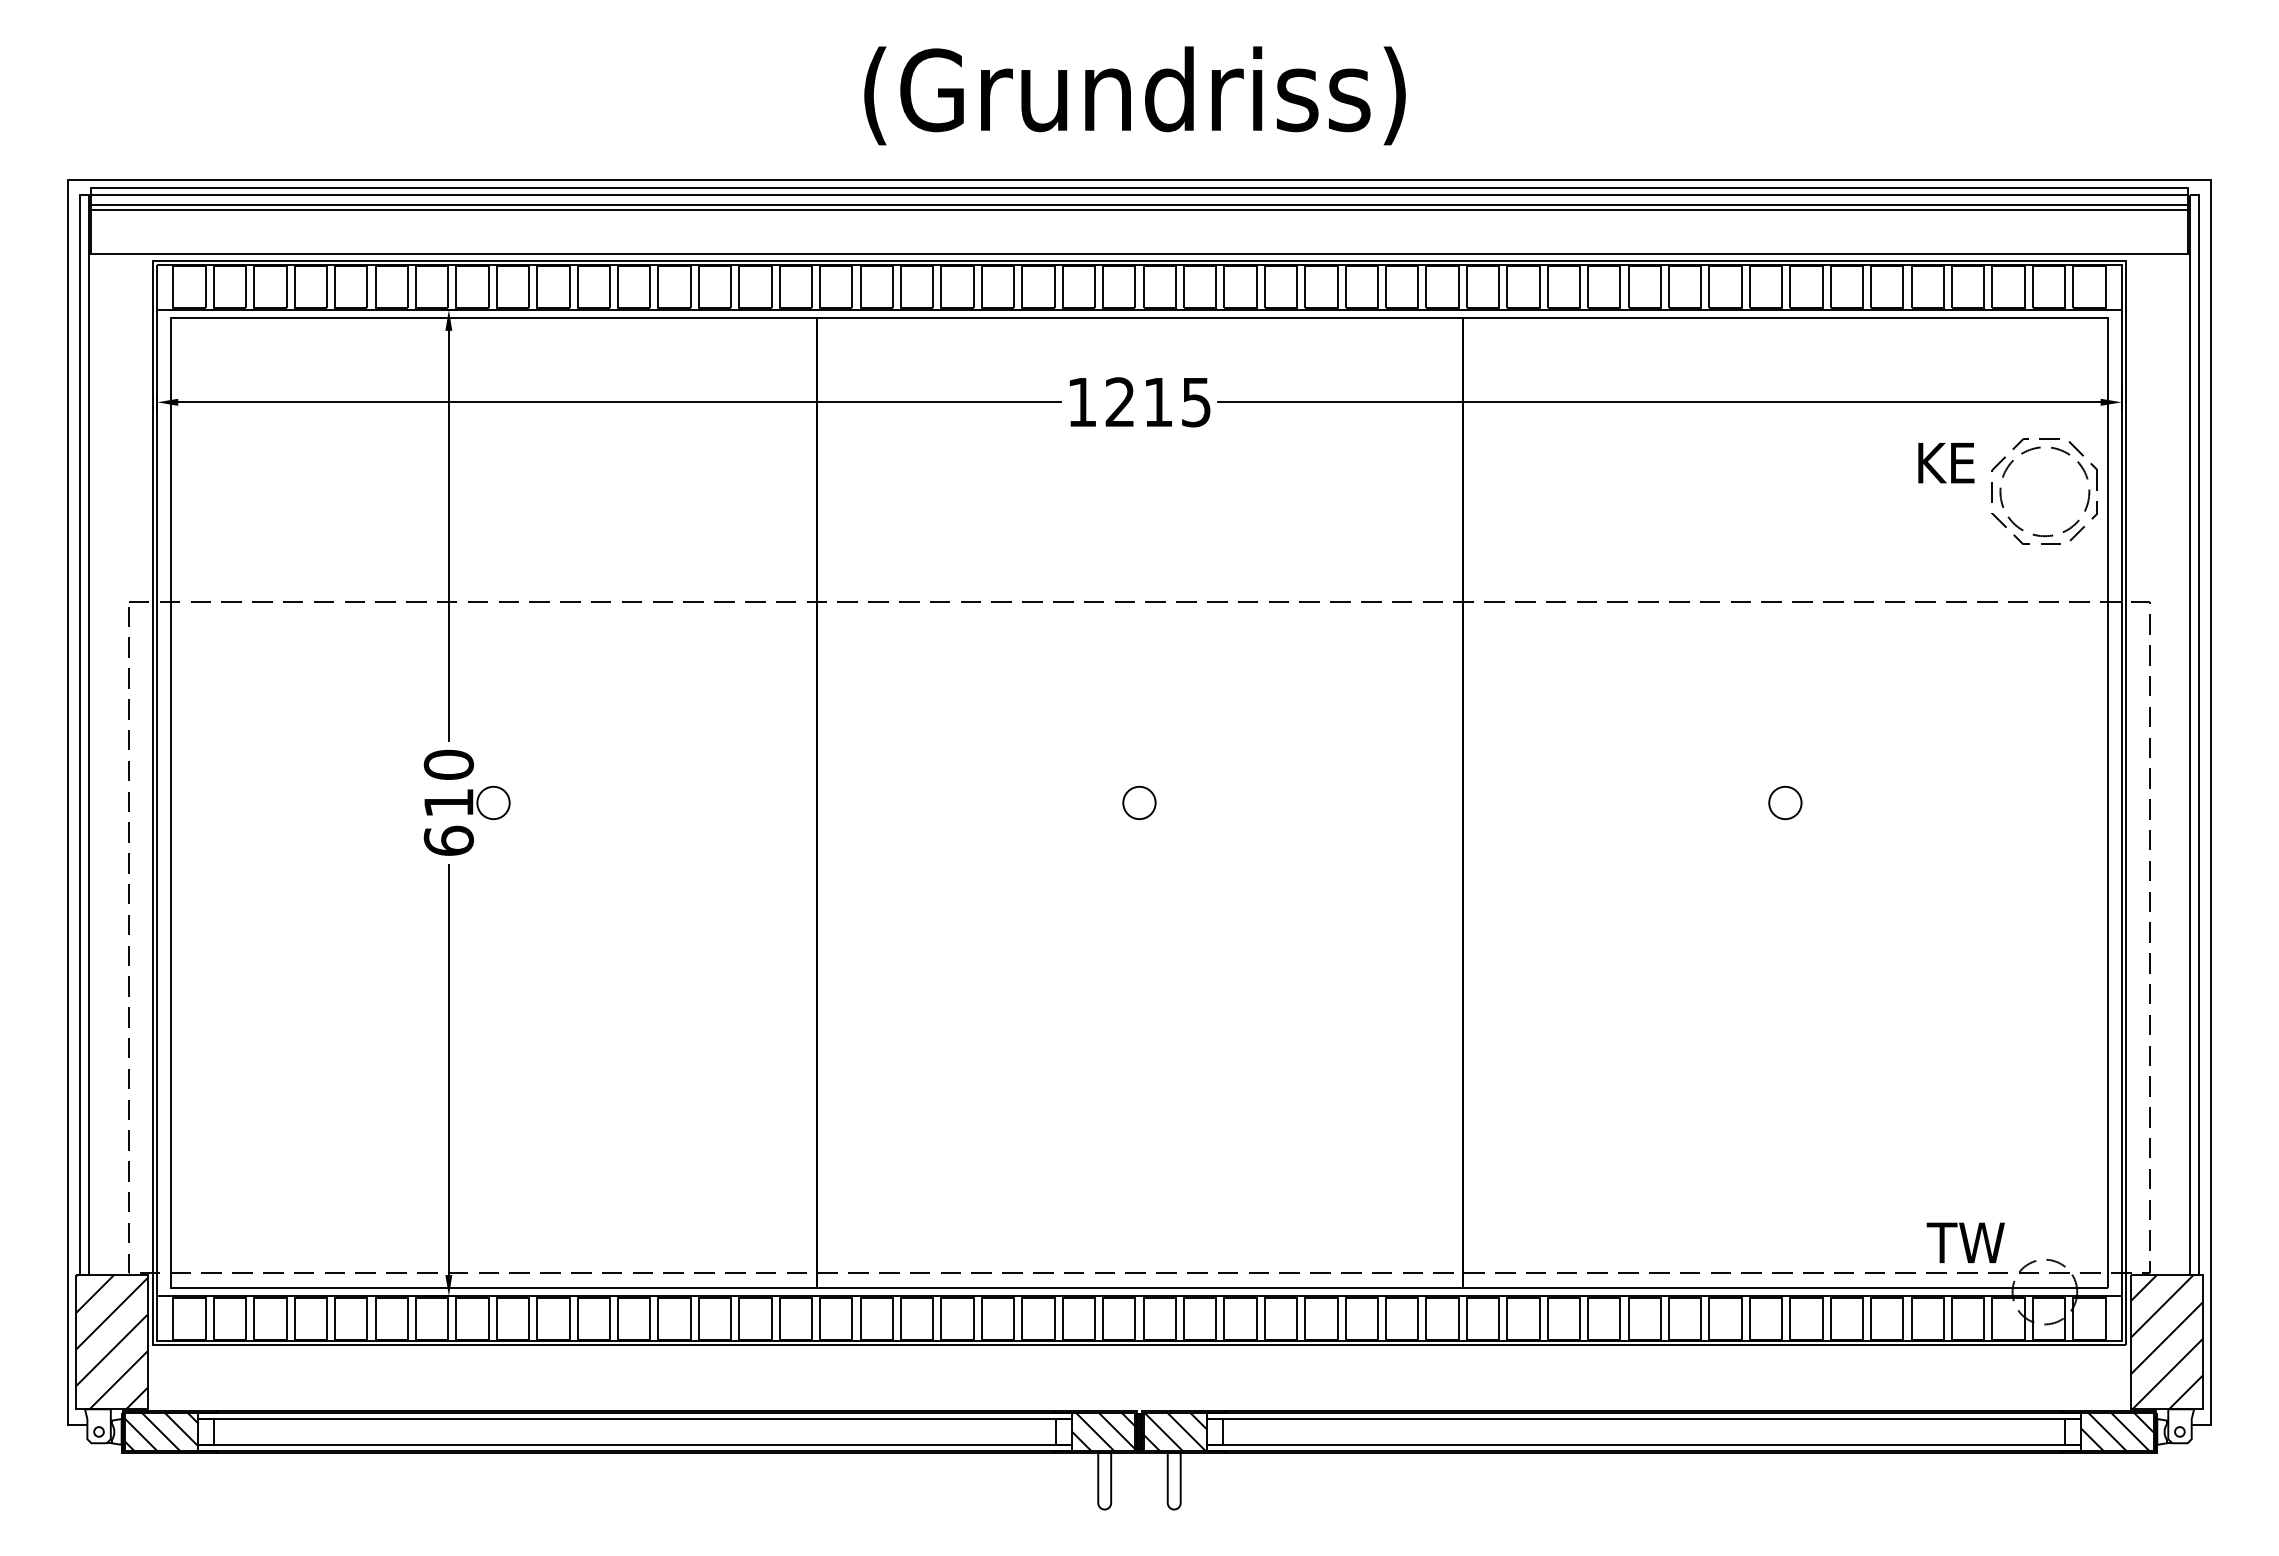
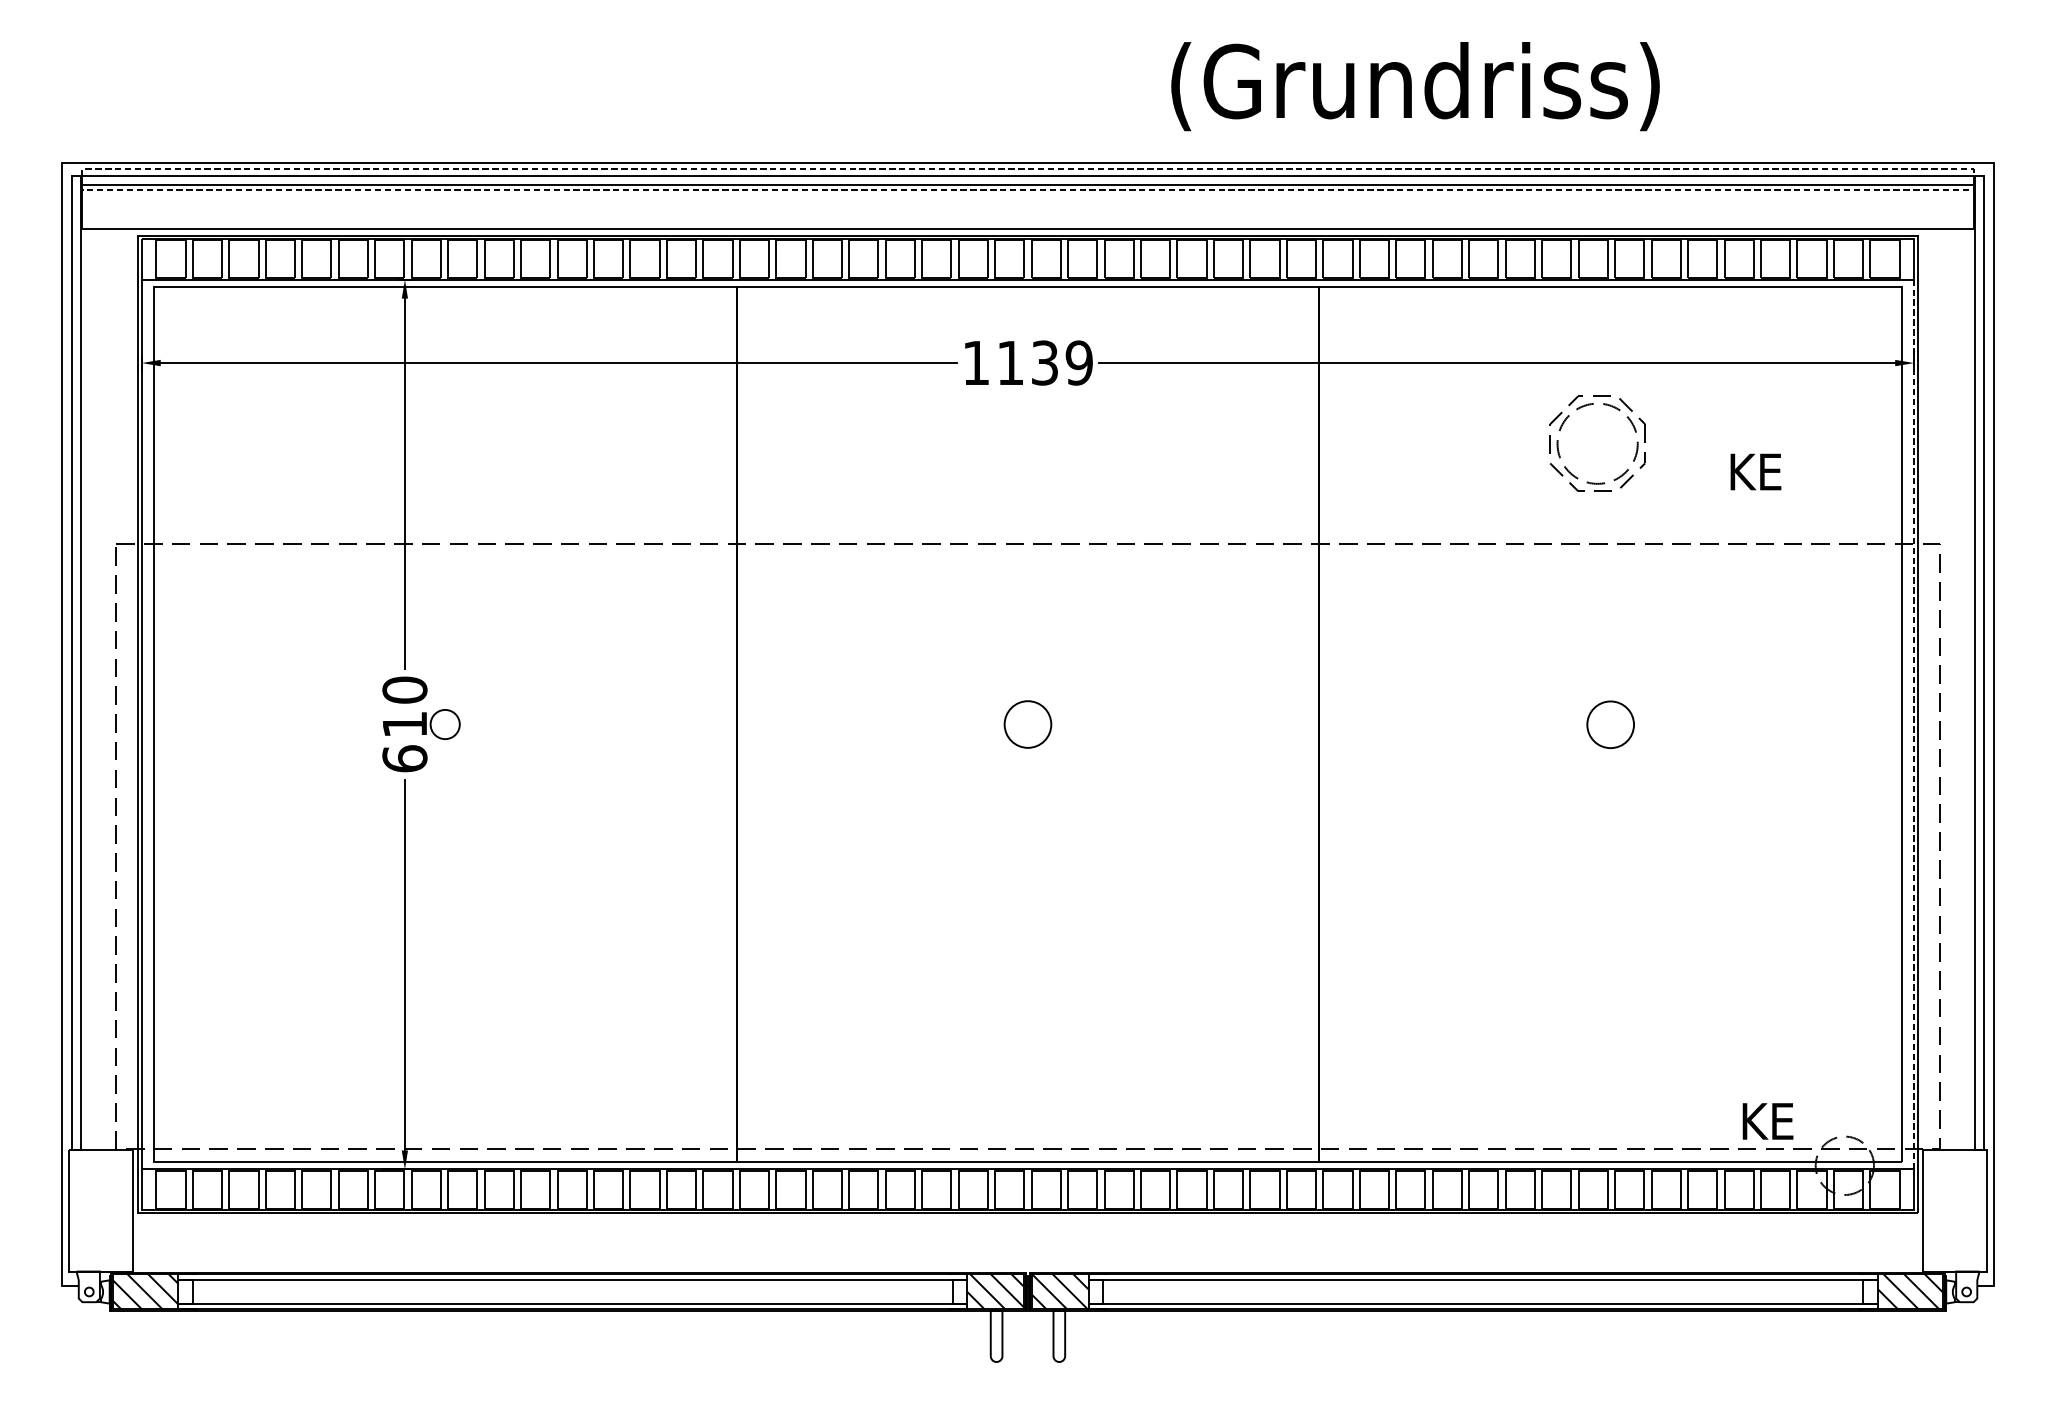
text: (1134, 95) -> (1415, 86), moved
line: (1139, 187) -> (1028, 169), solid -> dashed
line: (1139, 210) -> (1028, 190), solid -> dashed
text: (1158, 402) -> (1045, 363), 1215 -> 1139
text: (1946, 463) -> (1756, 472), moved
part: (2008, 468) -> (1564, 422), moved
circle: (1139, 802) -> (1028, 724), size x1.6
circle: (1785, 802) -> (1610, 724), size x1.6
line: (2121, 803) -> (1913, 725), solid -> dashed
text: (1965, 1242) -> (1773, 1121), TW -> KE
hatch: (111, 1342) -> (100, 1211), removed
hatch: (2166, 1342) -> (1954, 1211), removed

